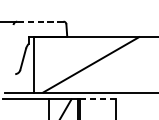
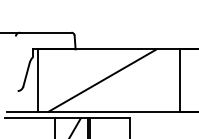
line: (40, 21) -> (45, 32), dashed -> solid
line: (98, 98) -> (110, 118), dashed -> solid

